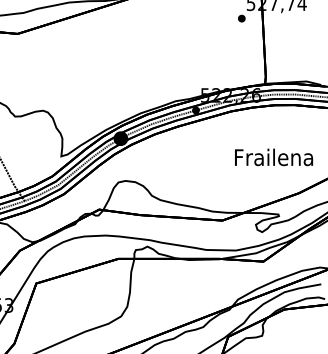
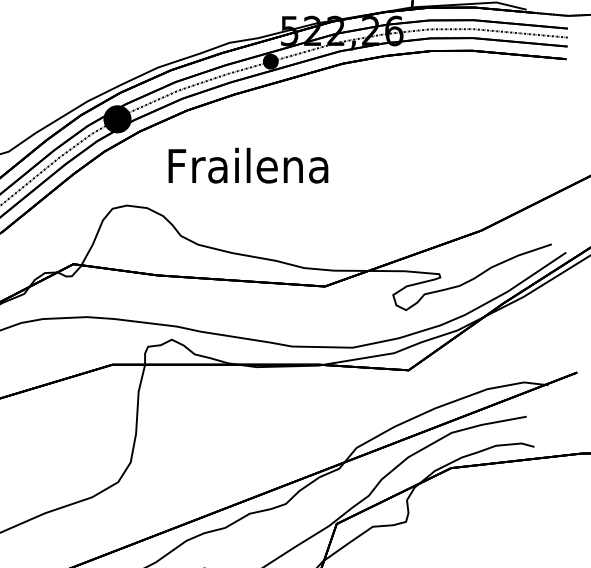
text: (273, 157) -> (247, 165), moved

